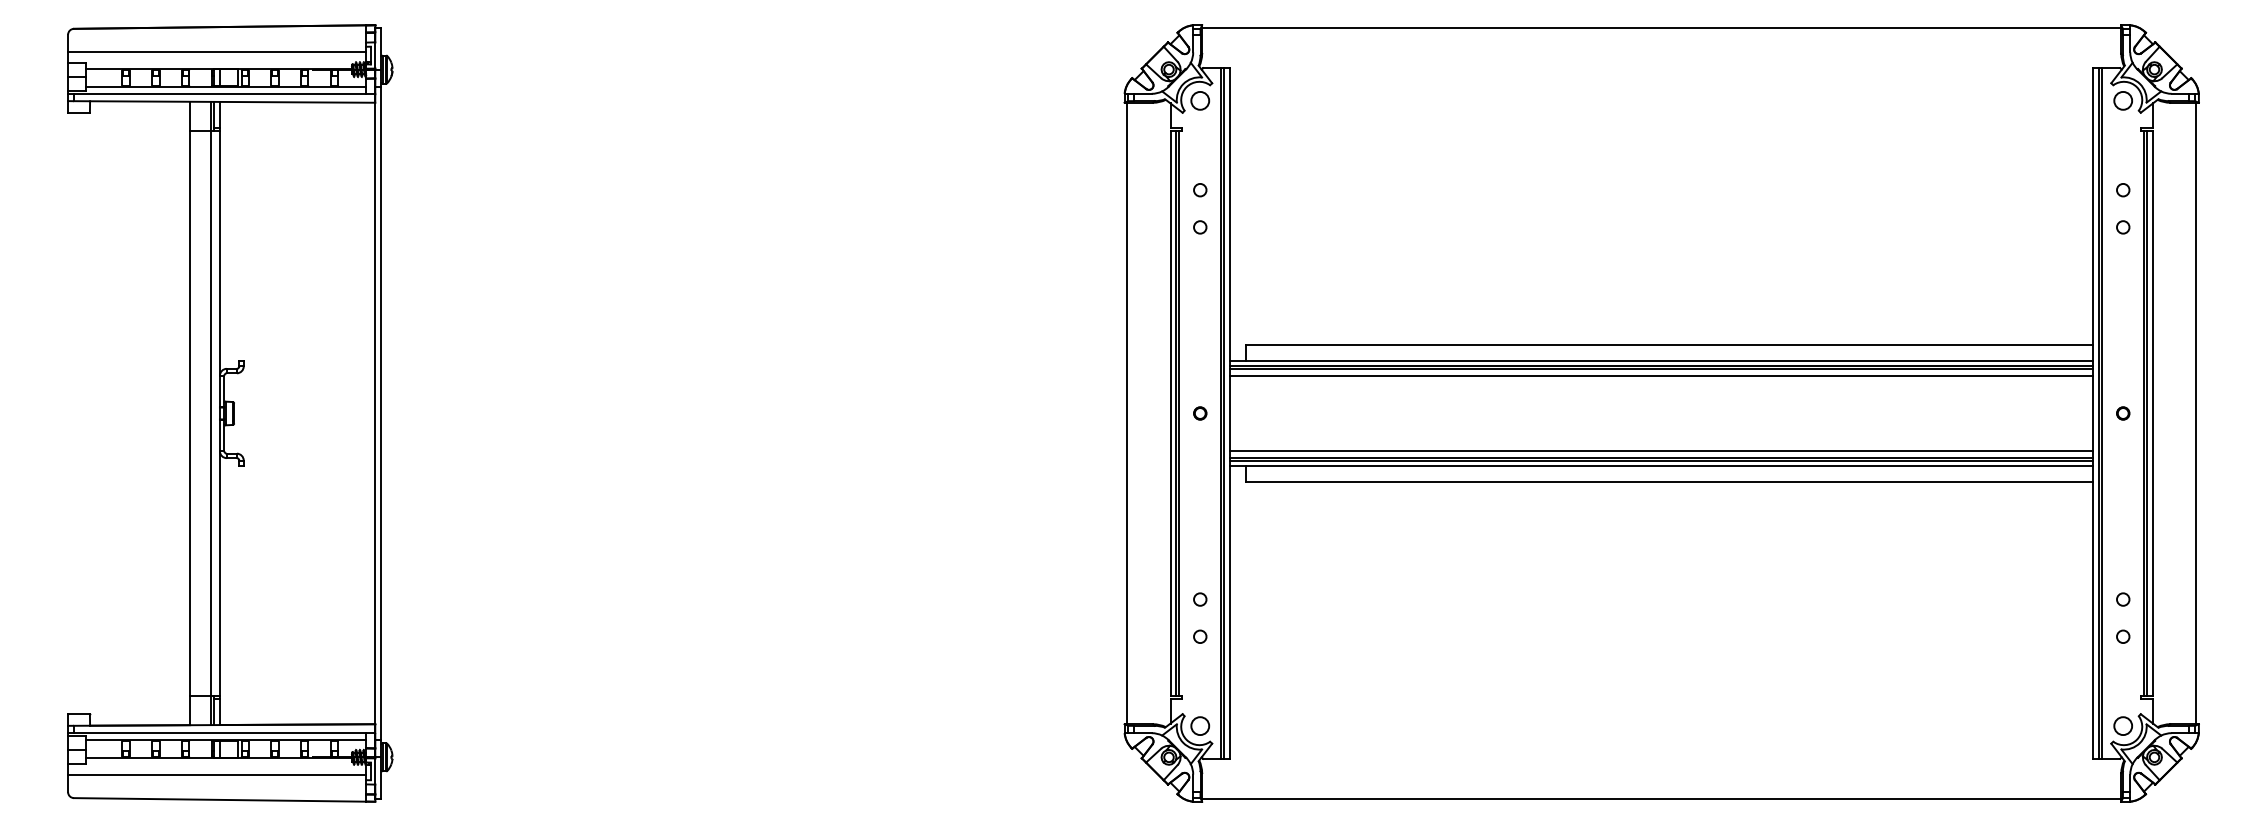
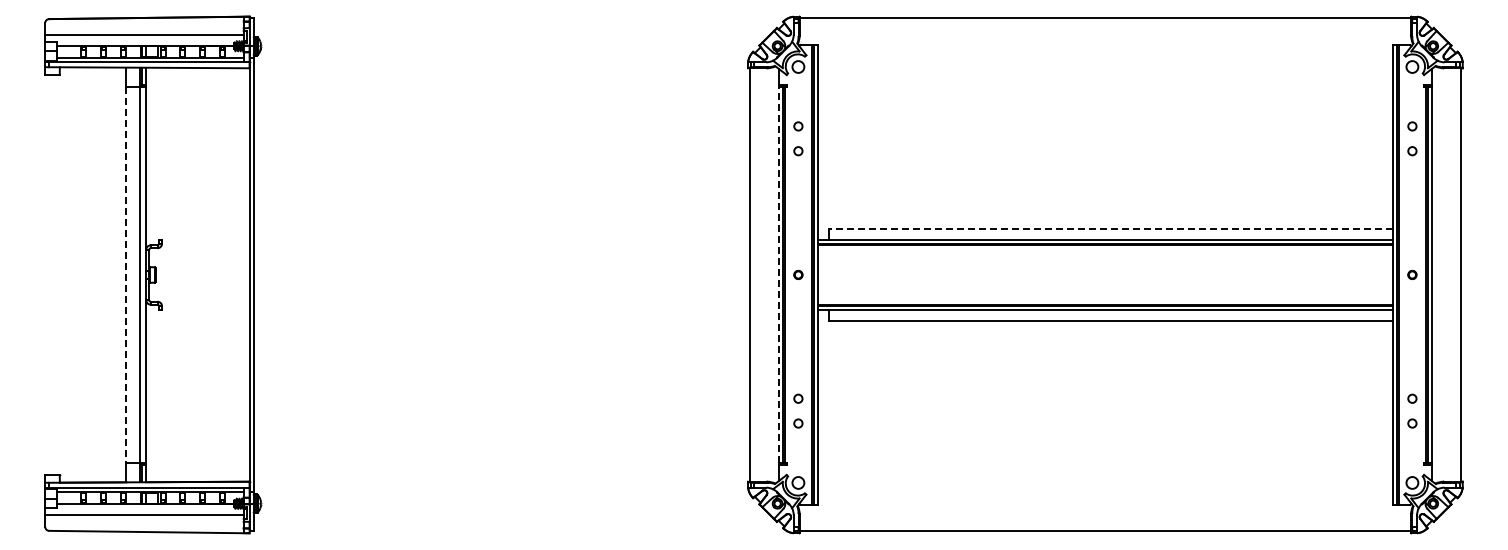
line: (1669, 345) -> (1110, 229), solid -> dashed
line: (1661, 375) -> (1105, 249), removed
line: (1170, 412) -> (778, 274), solid -> dashed
line: (190, 414) -> (126, 275), solid -> dashed
line: (1661, 451) -> (1105, 300), removed

